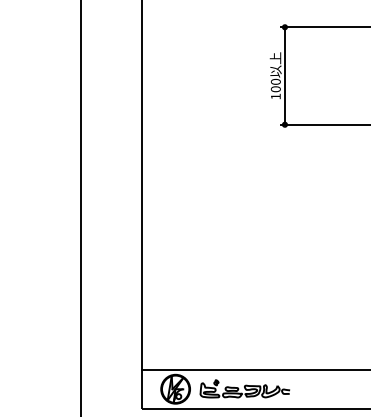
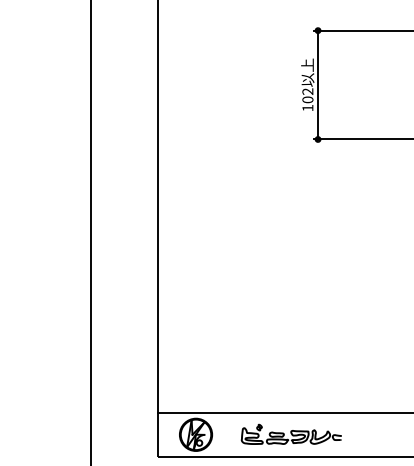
text: (275, 81) -> (307, 91), 100 -> 102
part: (244, 388) -> (290, 433), moved

